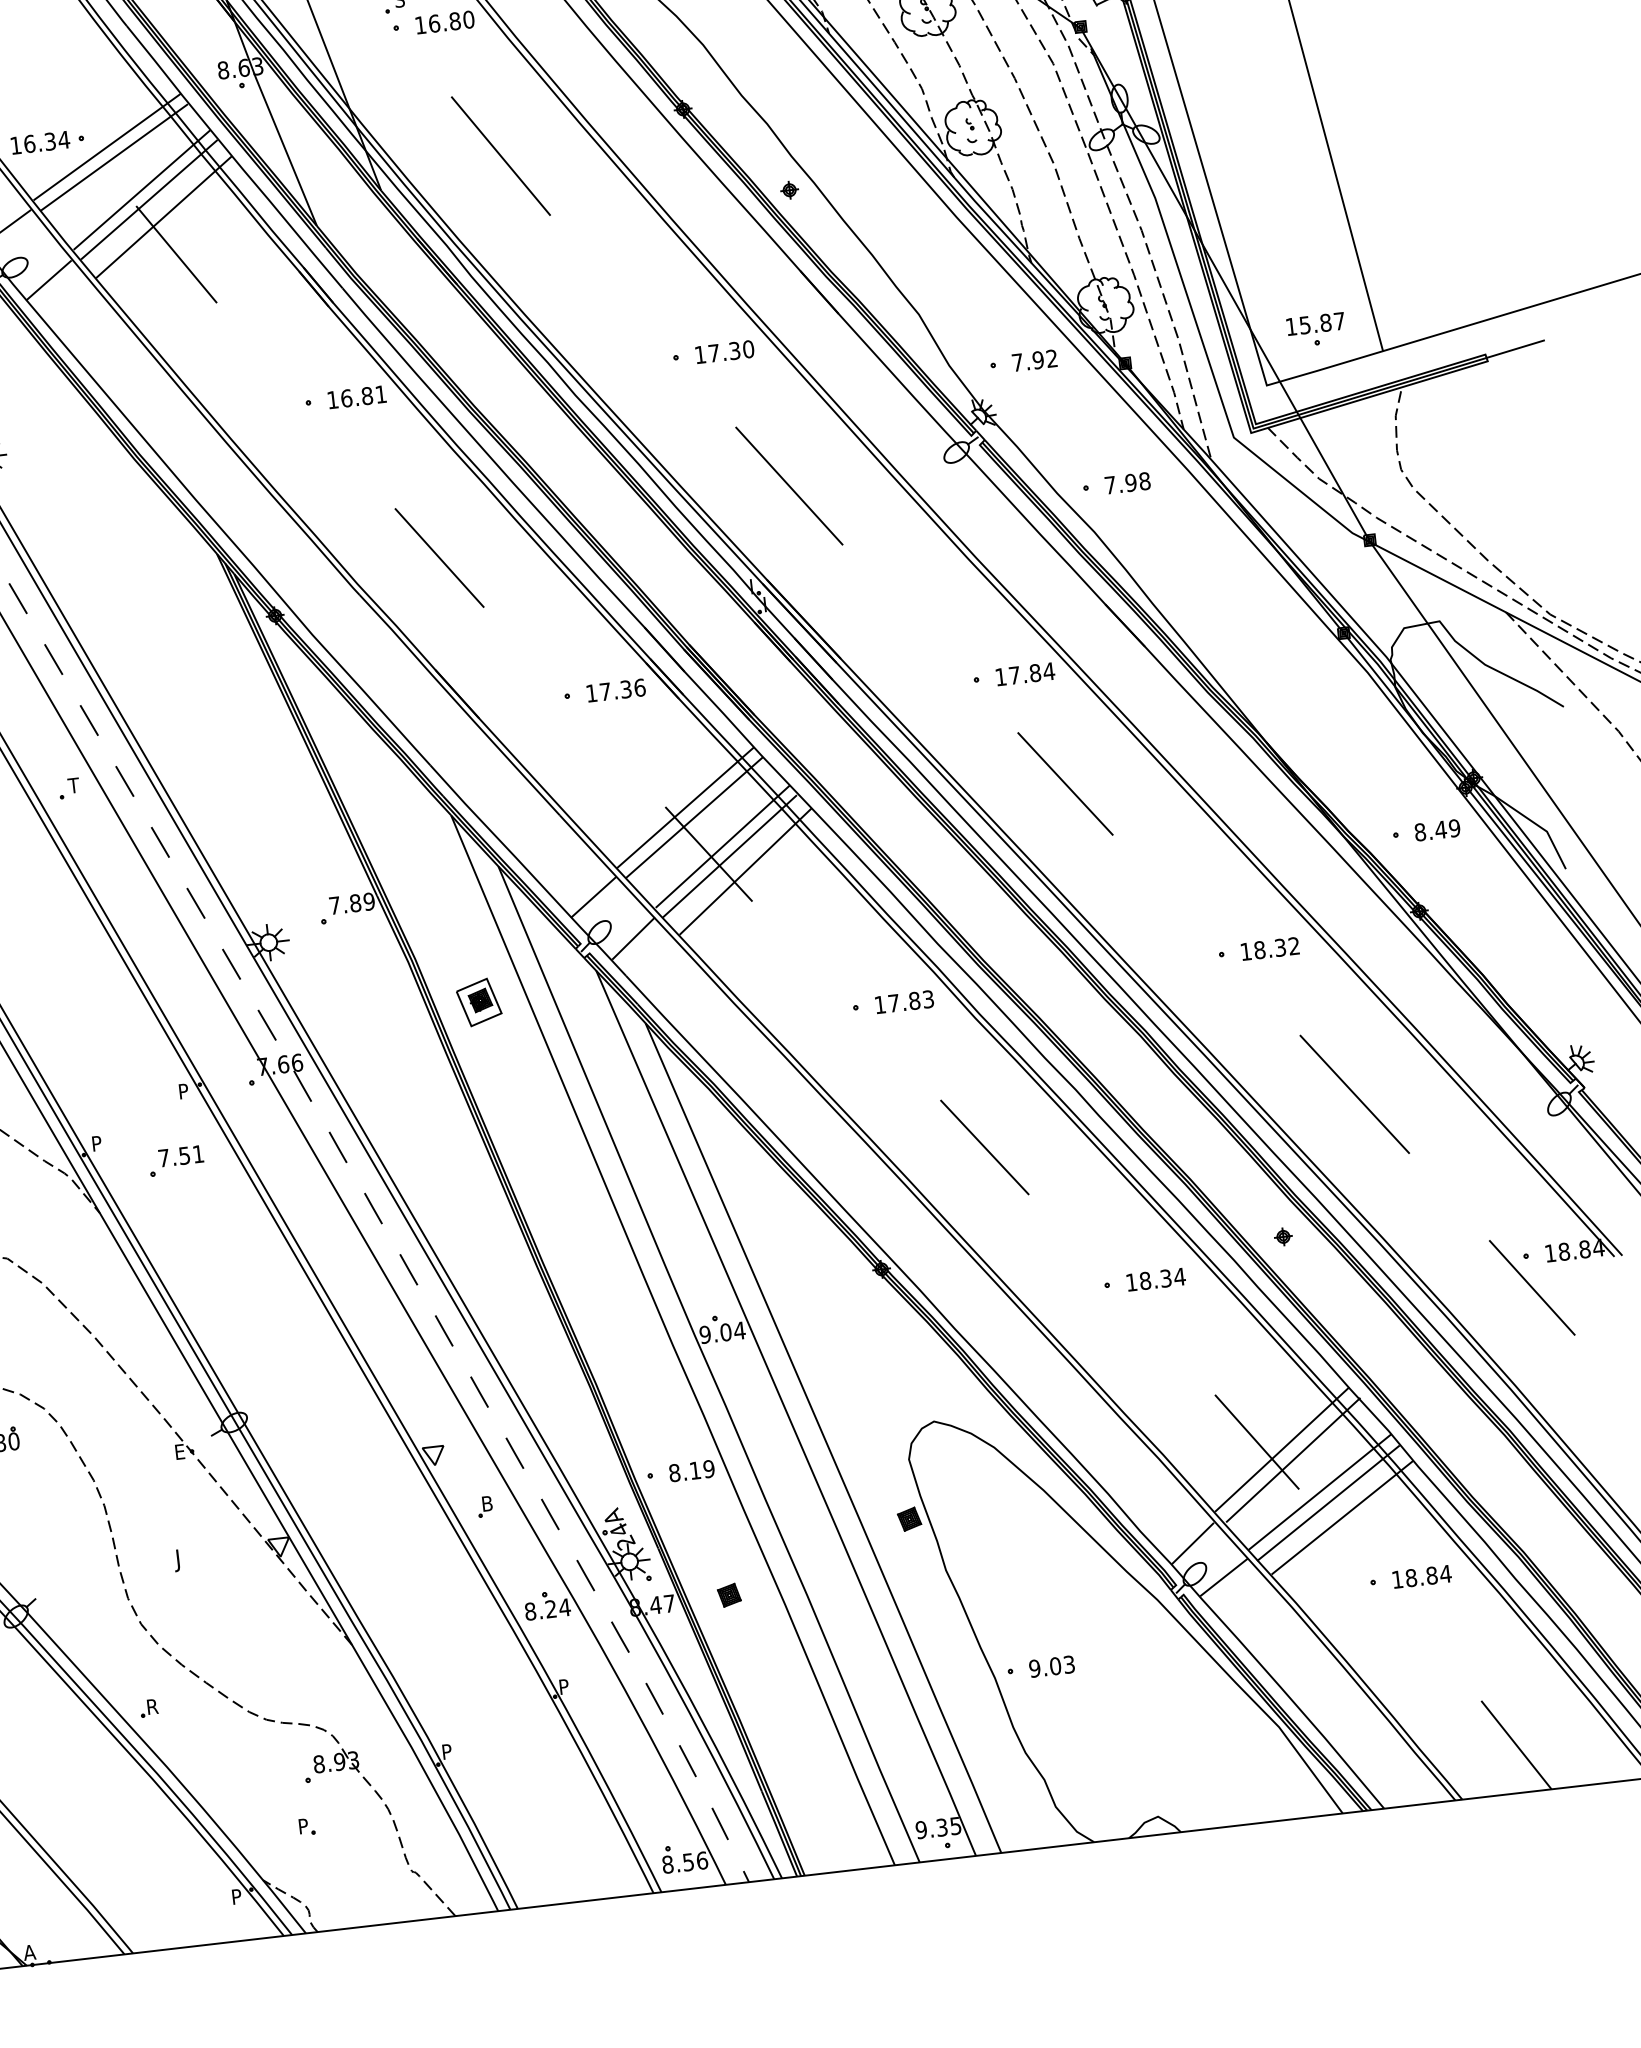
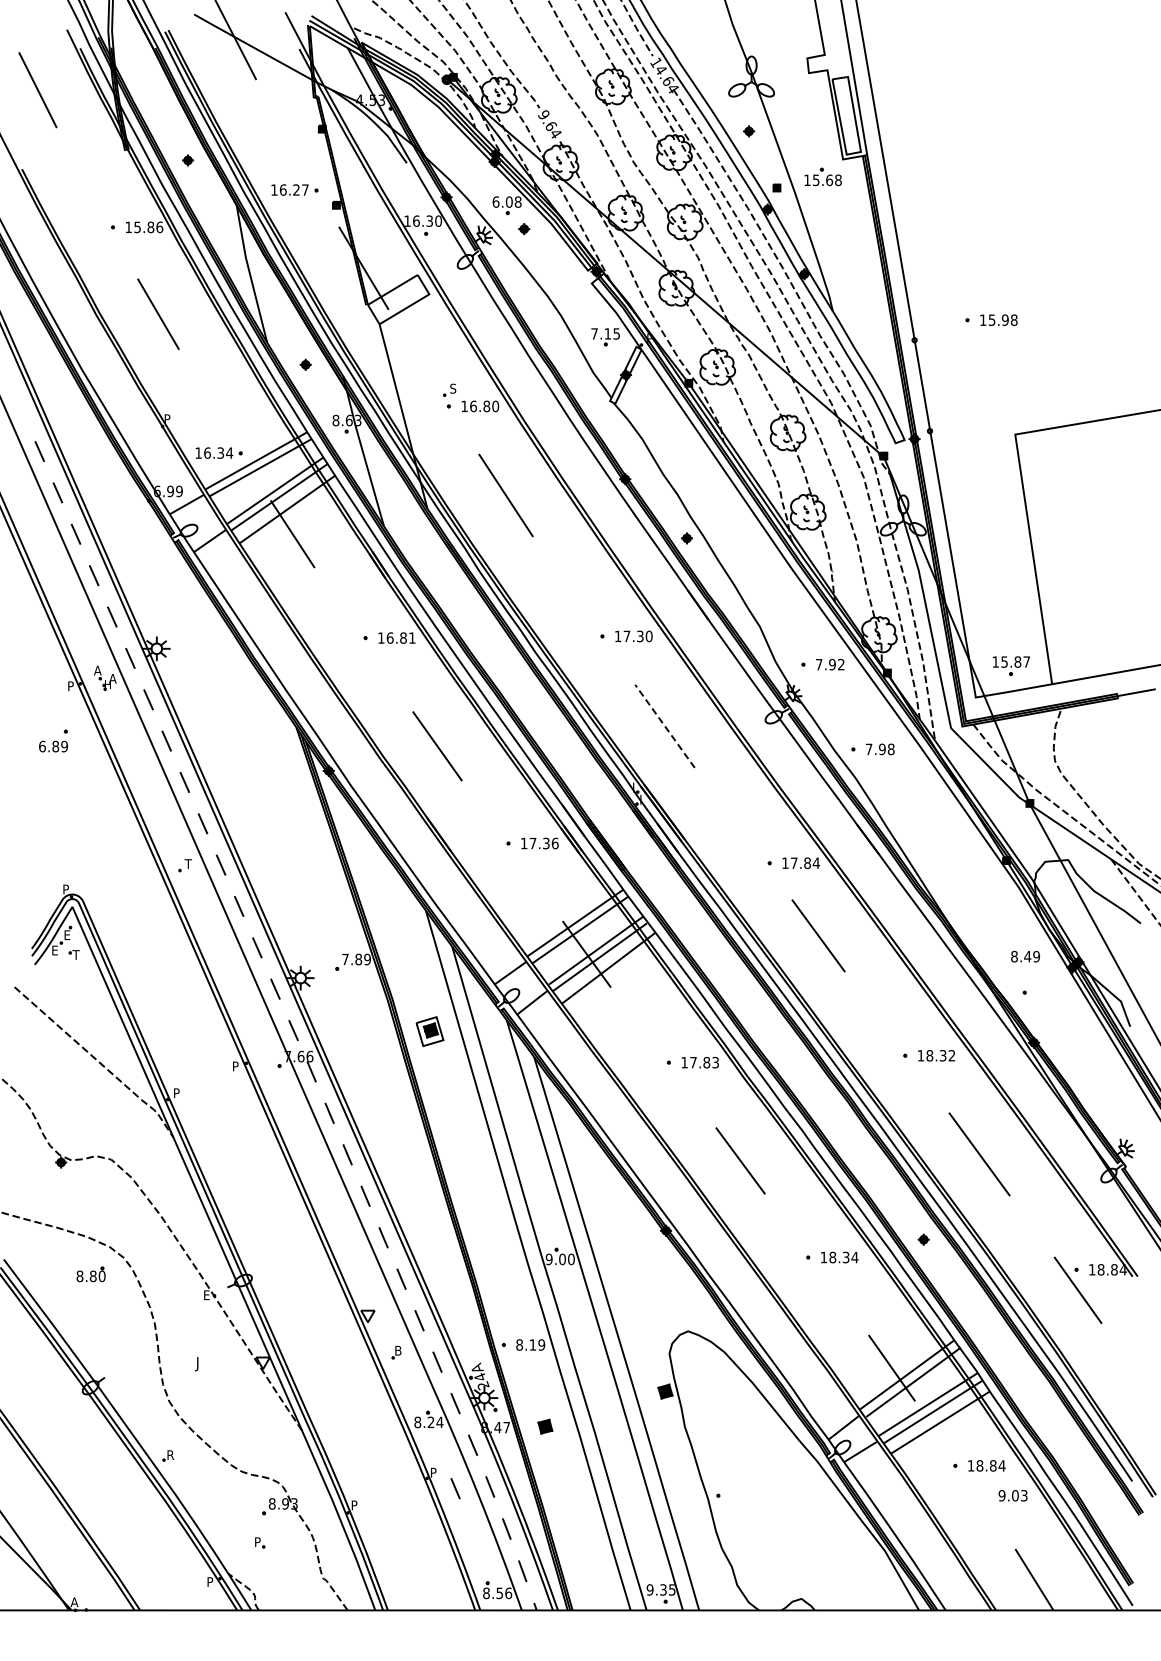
line: (790, 486) -> (665, 726), solid -> dashed
text: (1437, 830) -> (1025, 956), moved
part: (175, 1160) -> (225, 1109), removed
text: (738, 1331) -> (570, 1259), 9.04 -> 9.00
text: (1050, 1666) -> (1012, 1495), moved
line: (600, 1707) -> (455, 1488), added

